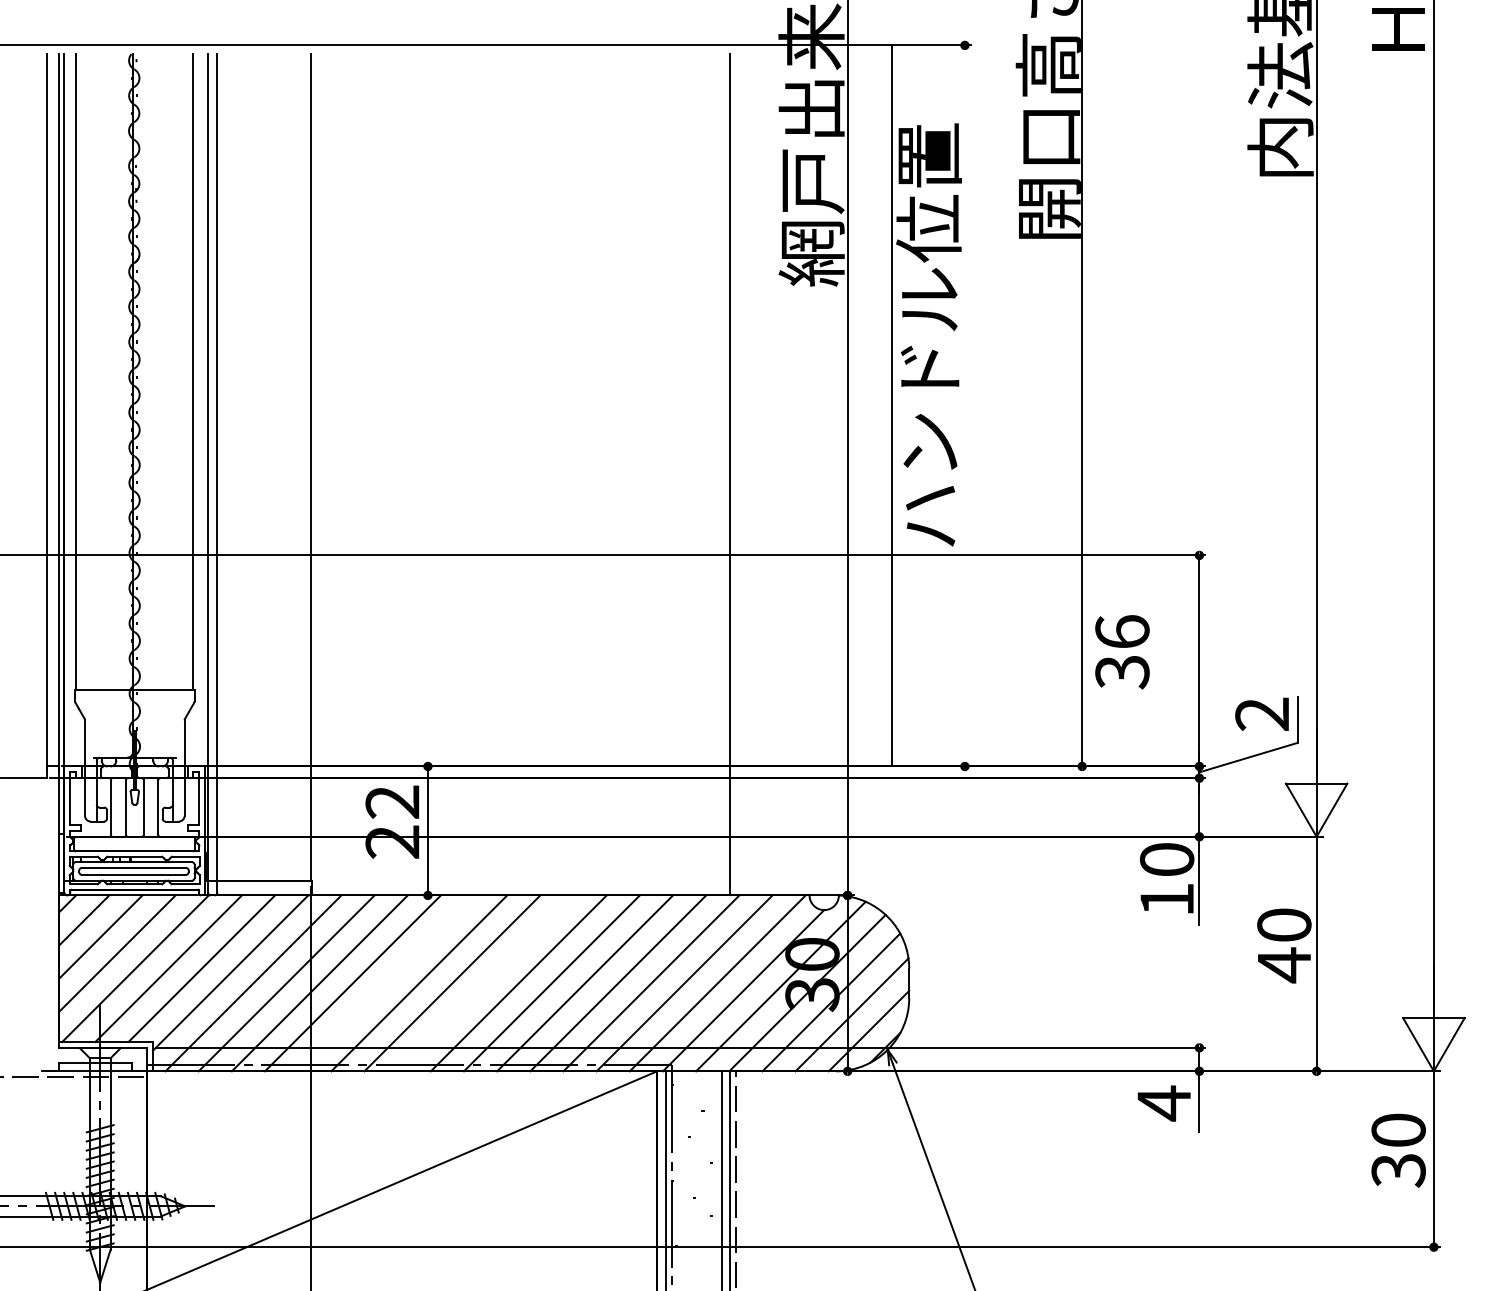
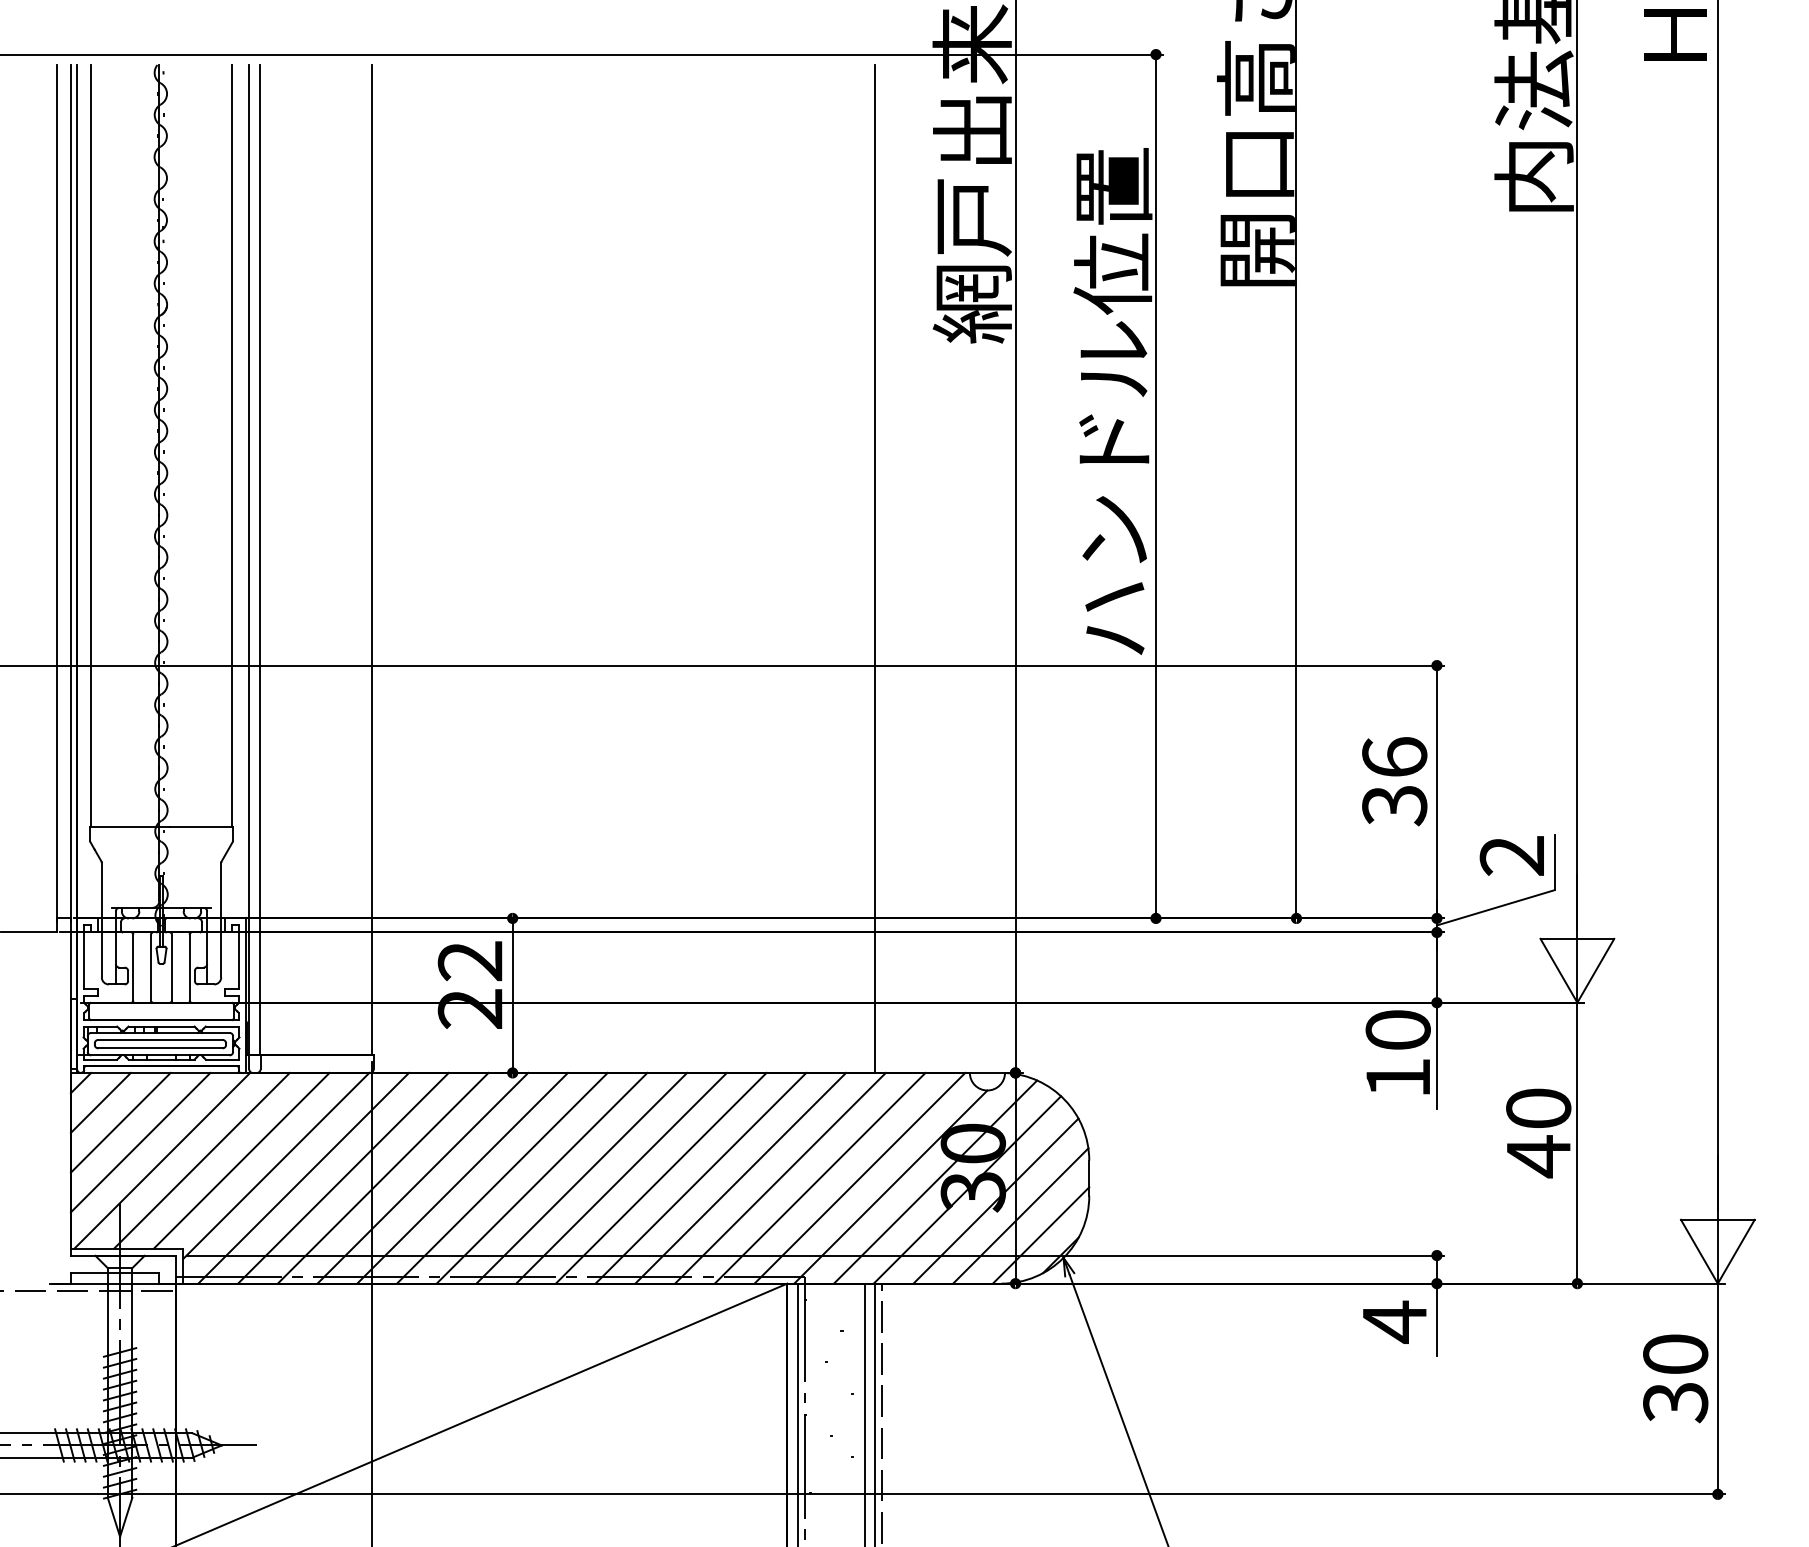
line: (892, 405) -> (1156, 486), moved
text: (1122, 652) -> (1394, 781), moved
line: (386, 982) -> (462, 1177), added
line: (485, 982) -> (581, 1177), added

